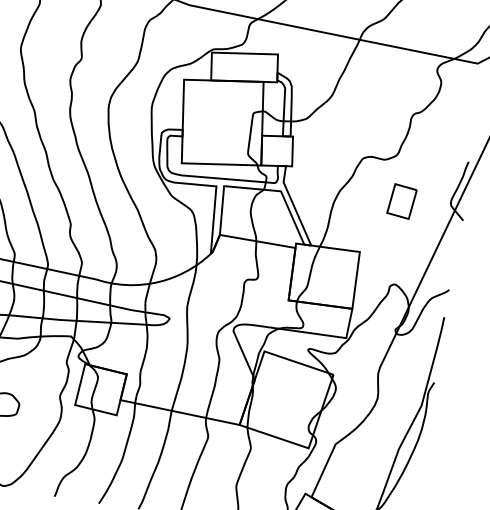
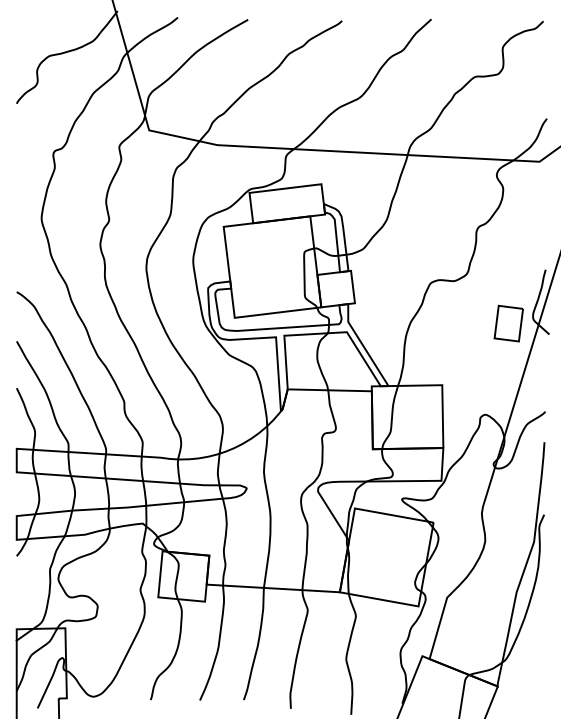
part: (401, 201) -> (508, 323), moved

